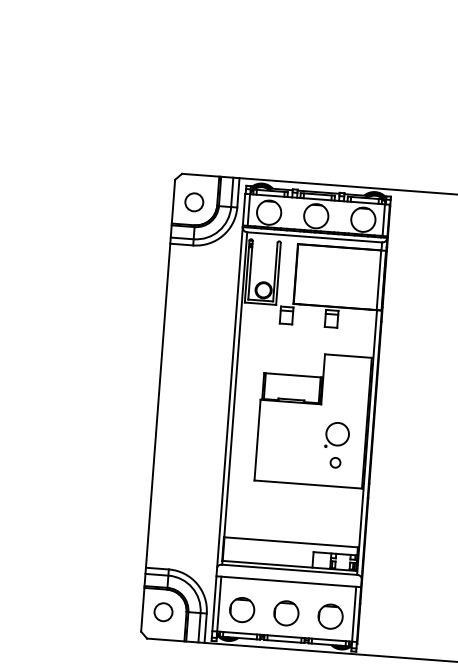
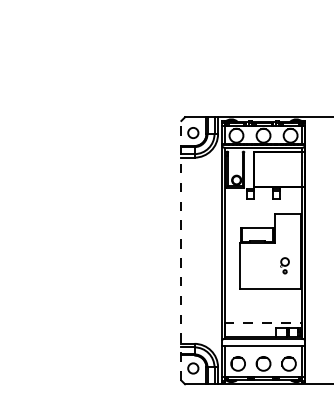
line: (158, 405) -> (181, 250), solid -> dashed
part: (335, 444) -> (284, 265), size x0.6
line: (291, 543) -> (263, 323), solid -> dashed

